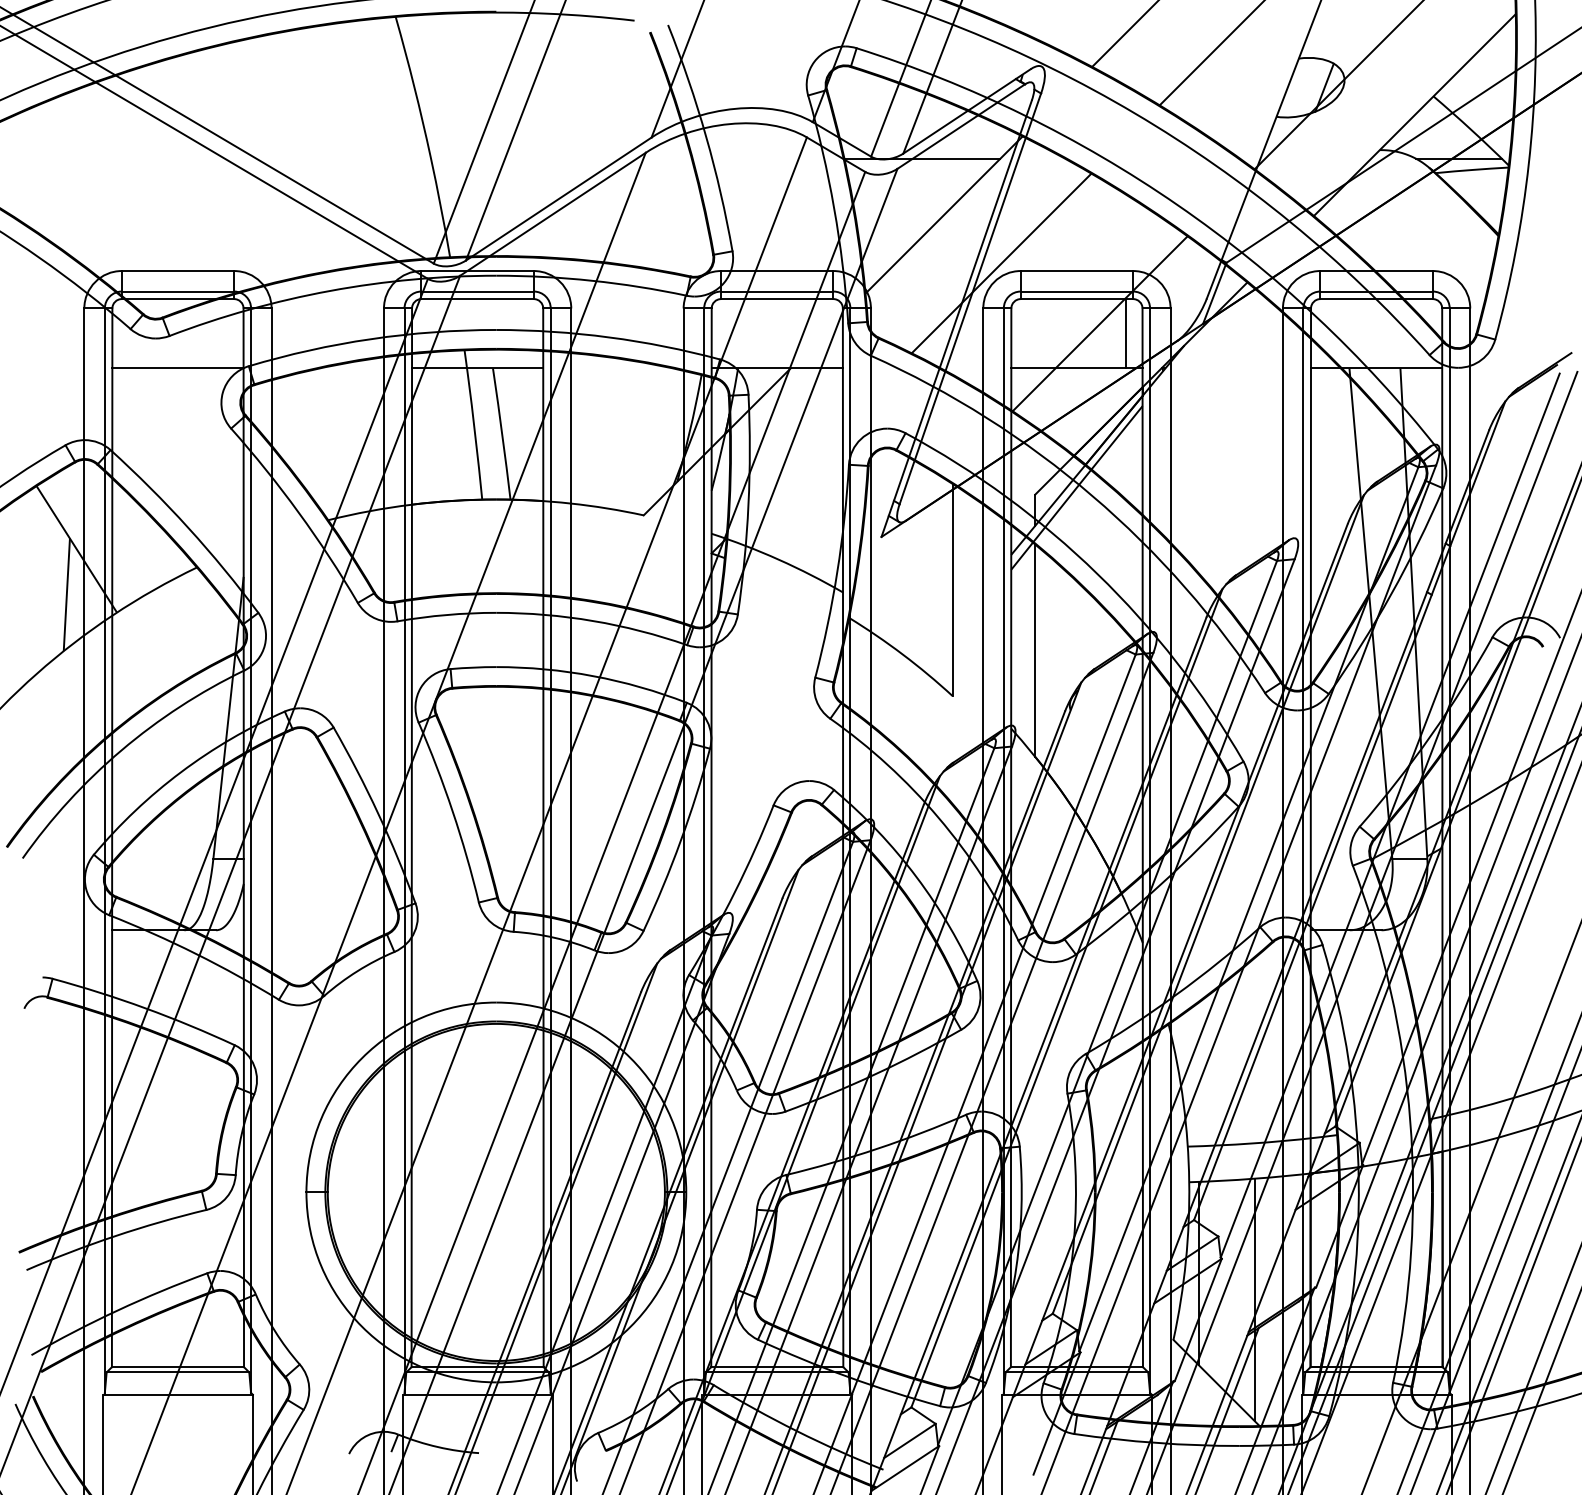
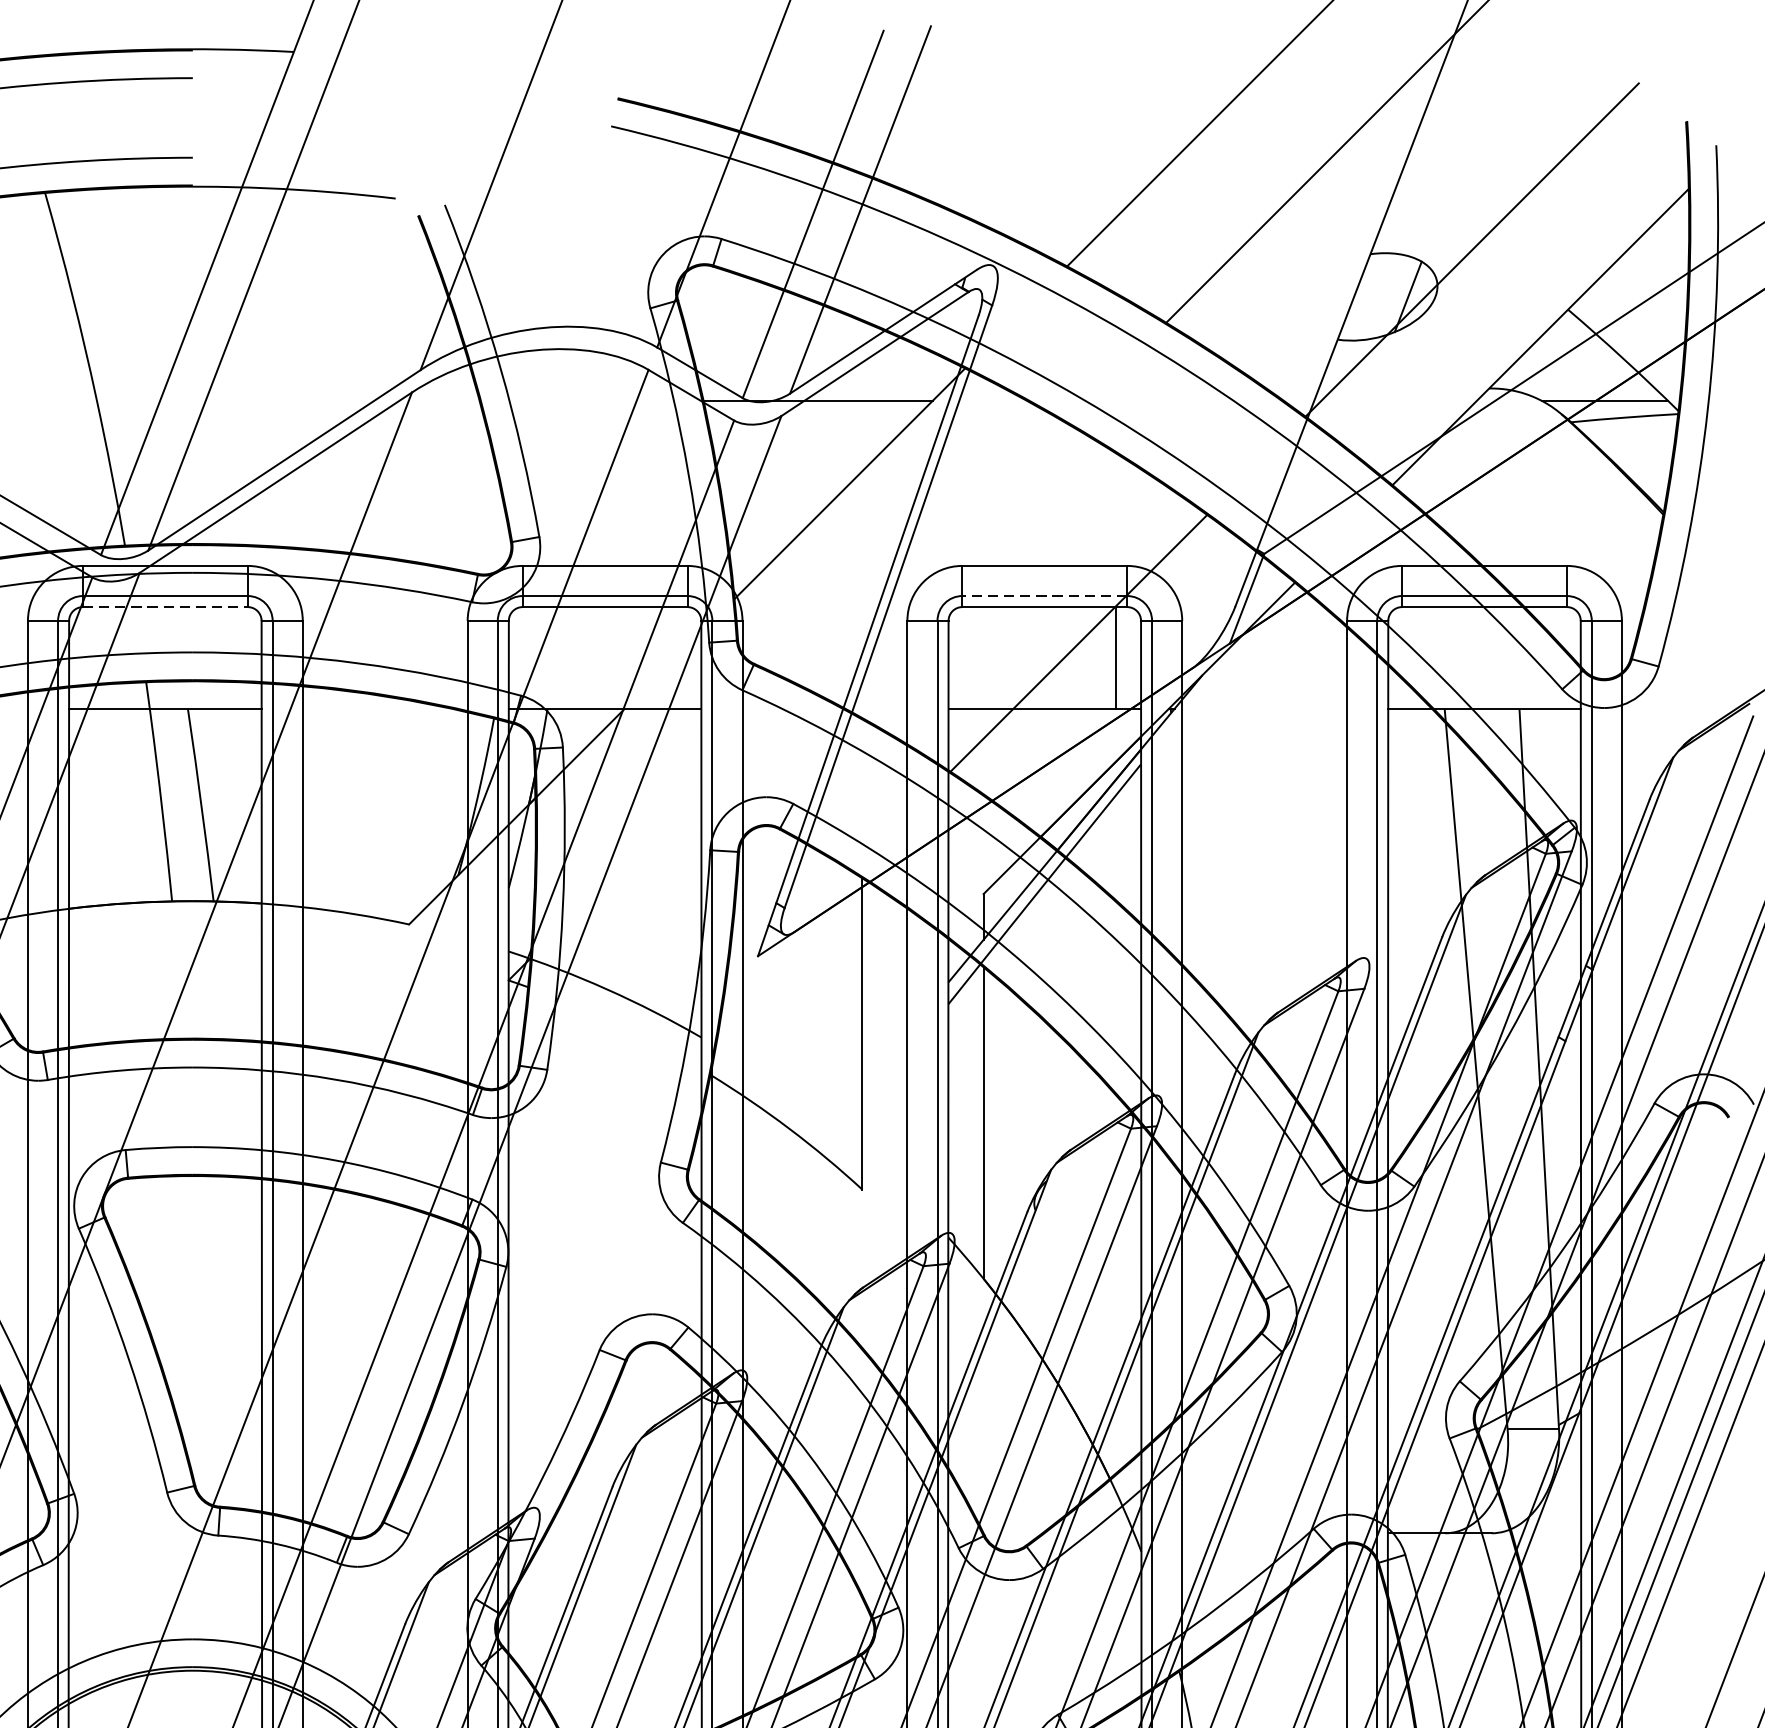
line: (1001, 263) -> (934, 554), removed
line: (1076, 291) -> (1044, 595), solid -> dashed
line: (478, 299) -> (166, 607), solid -> dashed

